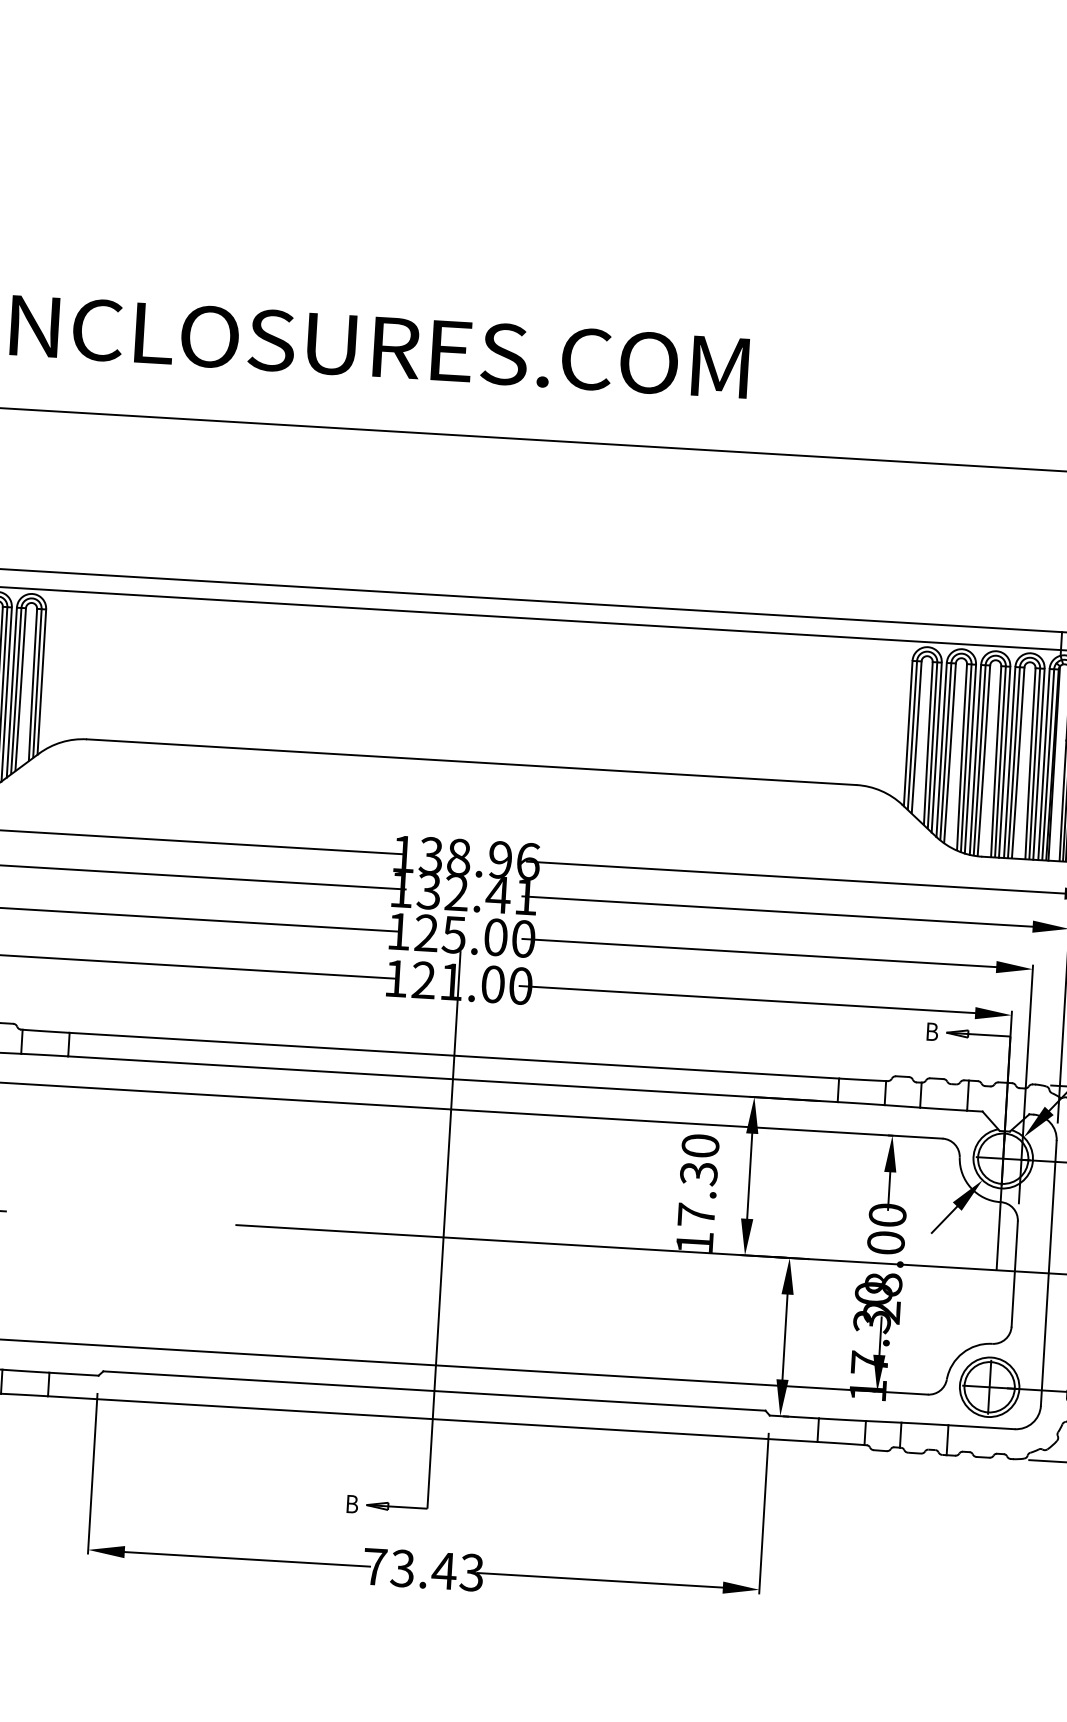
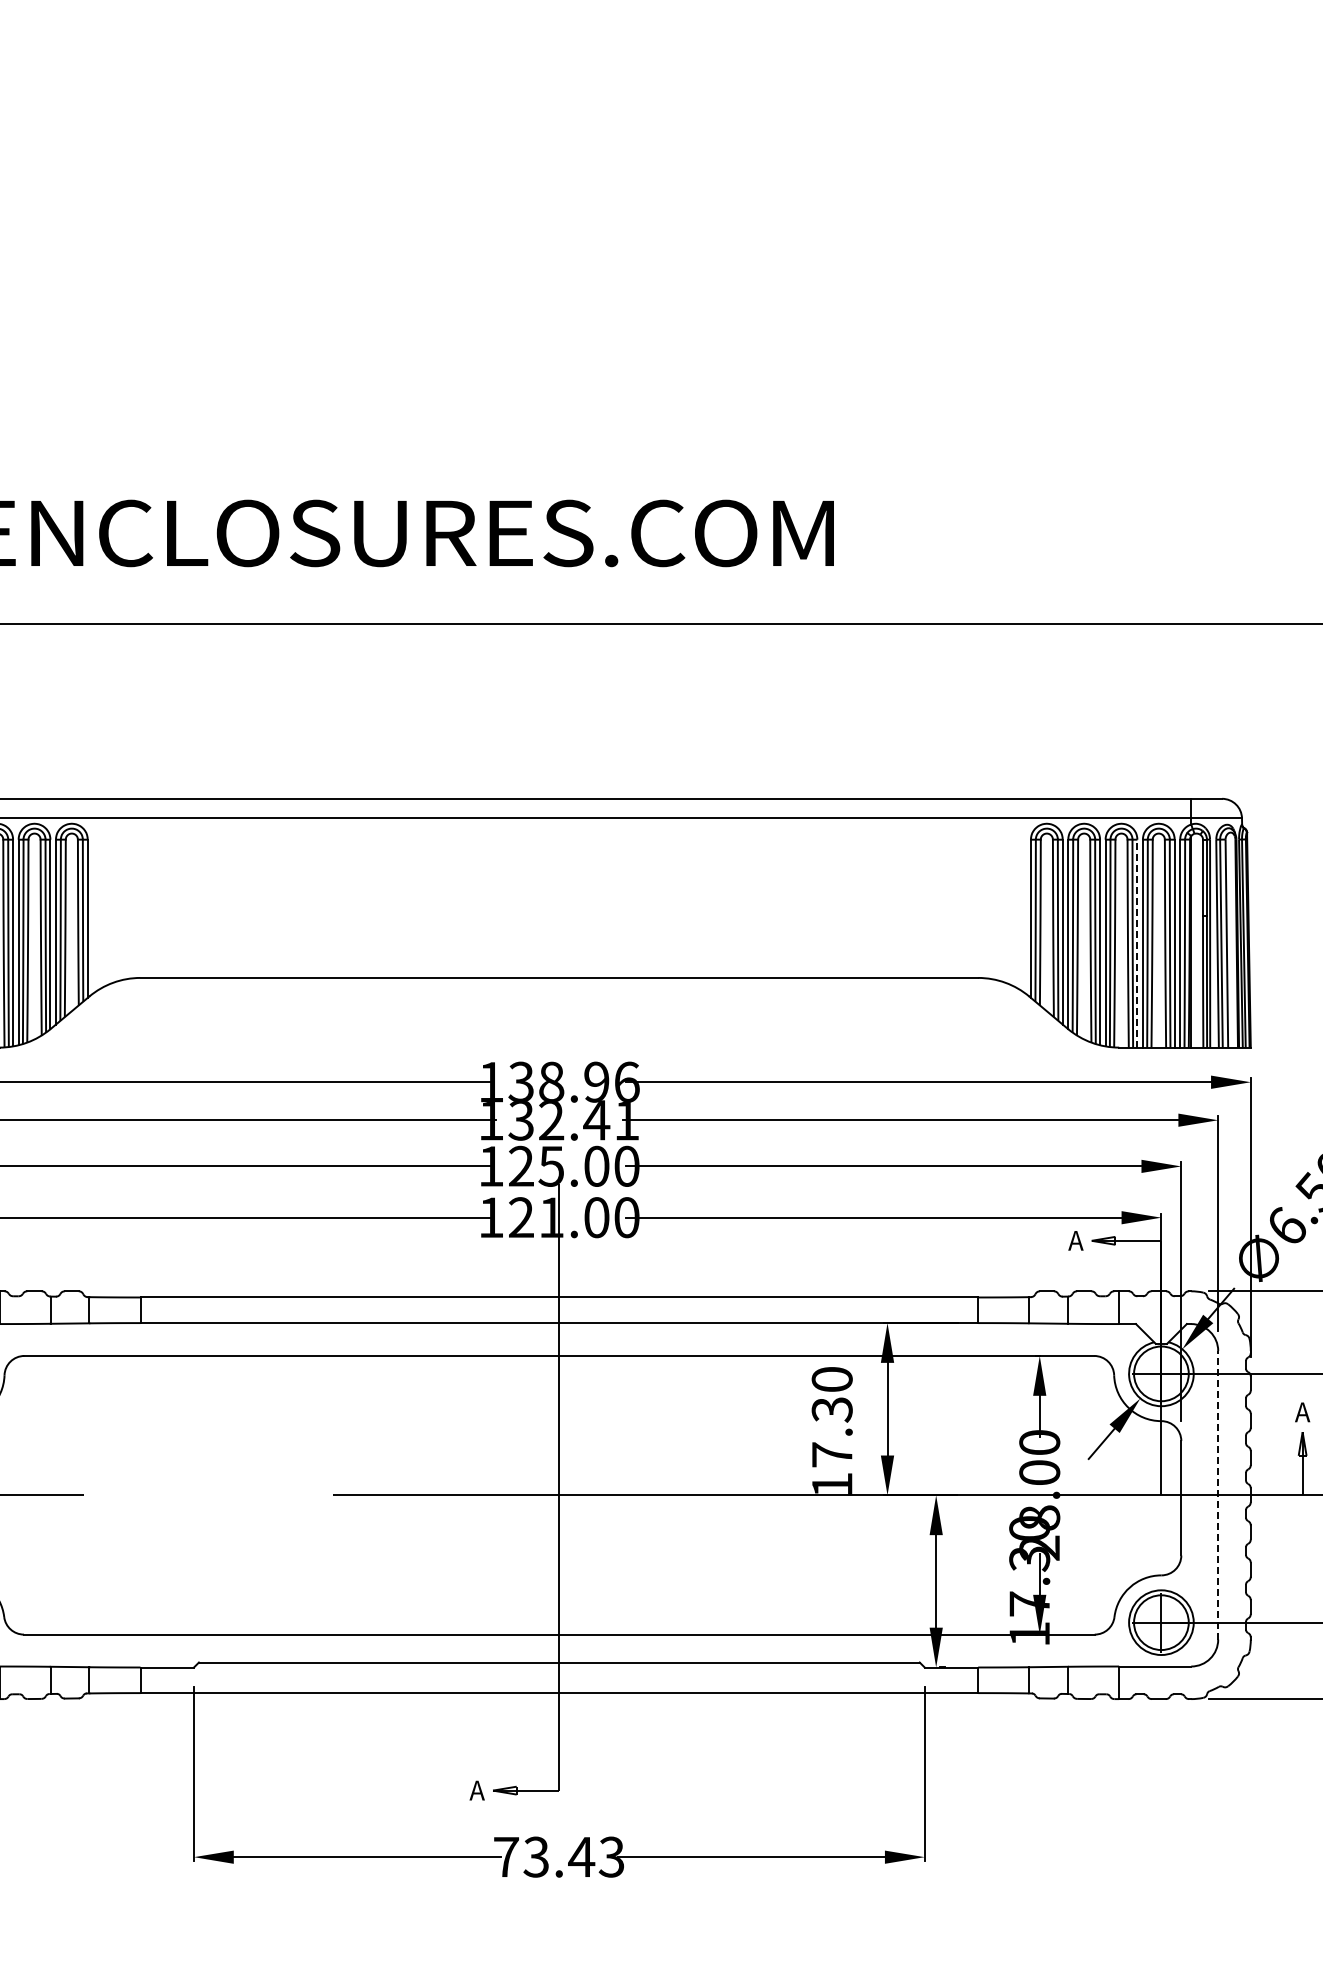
line: (1004, 762) -> (1137, 943), solid -> dashed
text: (931, 1031) -> (1075, 1240), B -> A
line: (1049, 1272) -> (1218, 1494), solid -> dashed
text: (351, 1504) -> (476, 1790), B -> A

